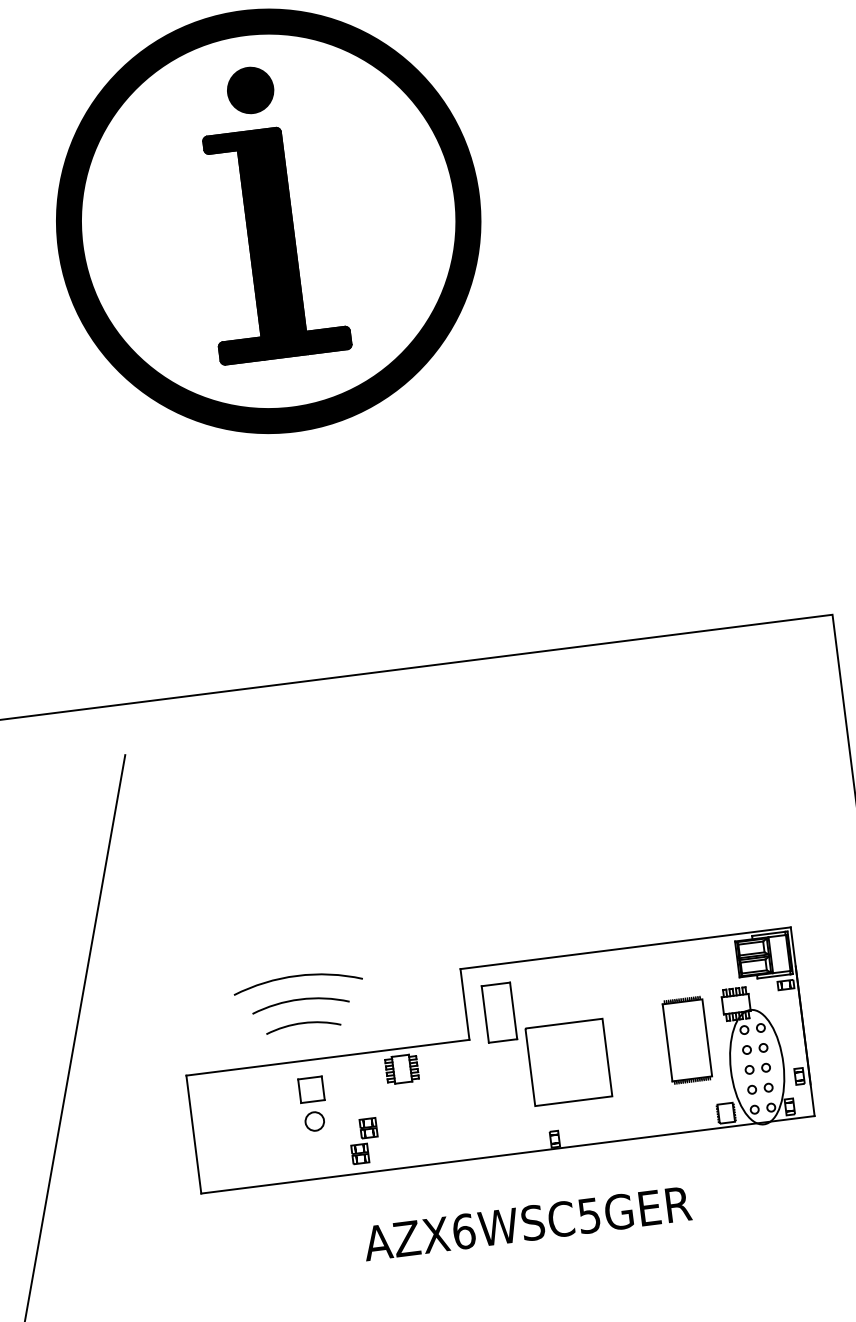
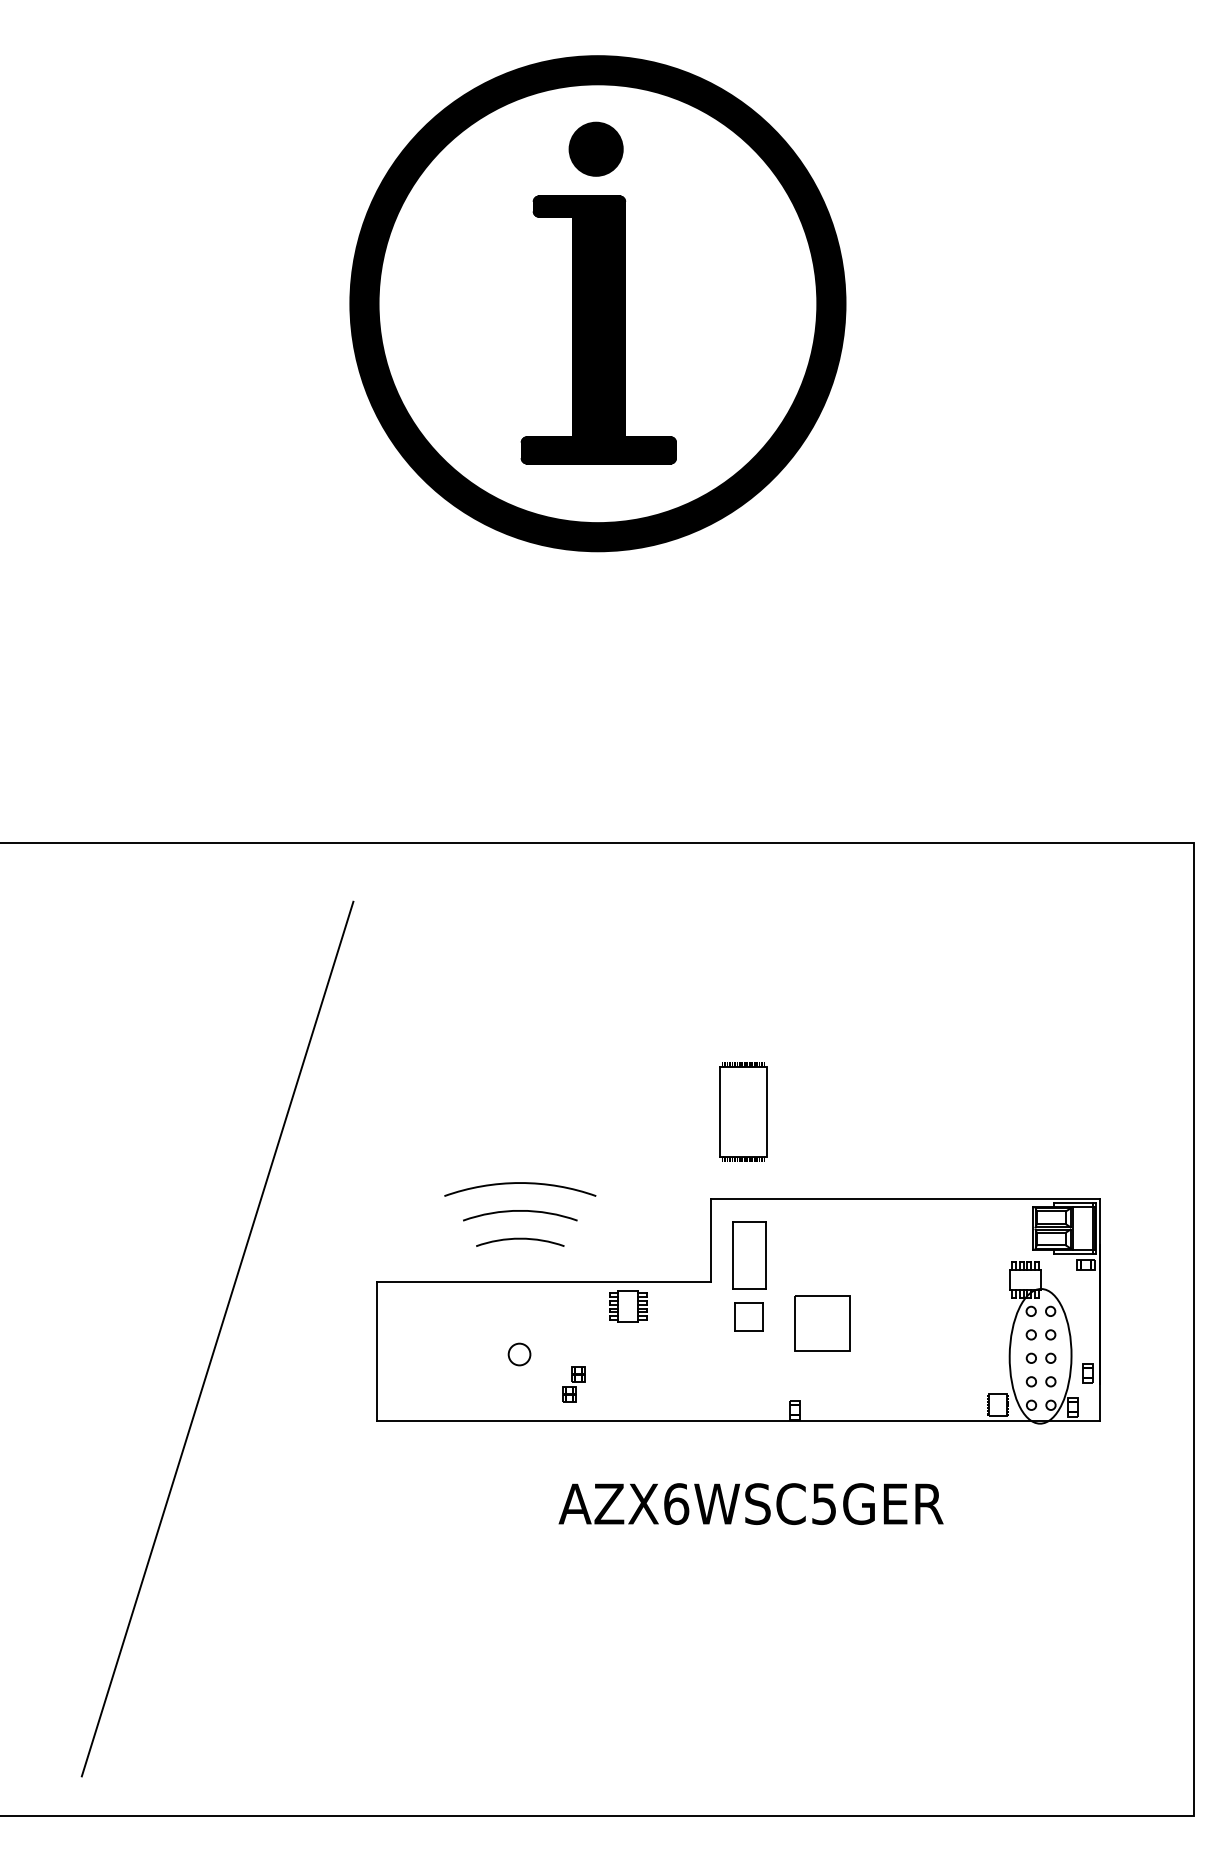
part: (687, 1039) -> (743, 1111), moved
part: (568, 1062) -> (822, 1323), size x0.6
part: (310, 1089) -> (748, 1316), moved
part: (363, 1141) -> (573, 1384), size x0.7

